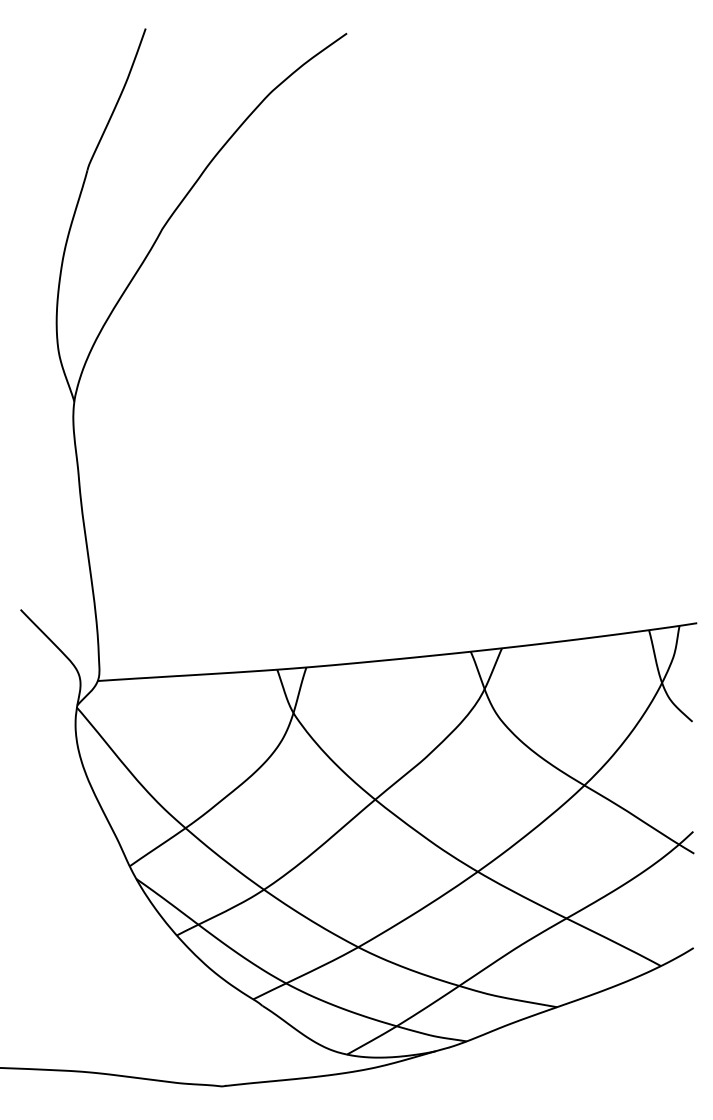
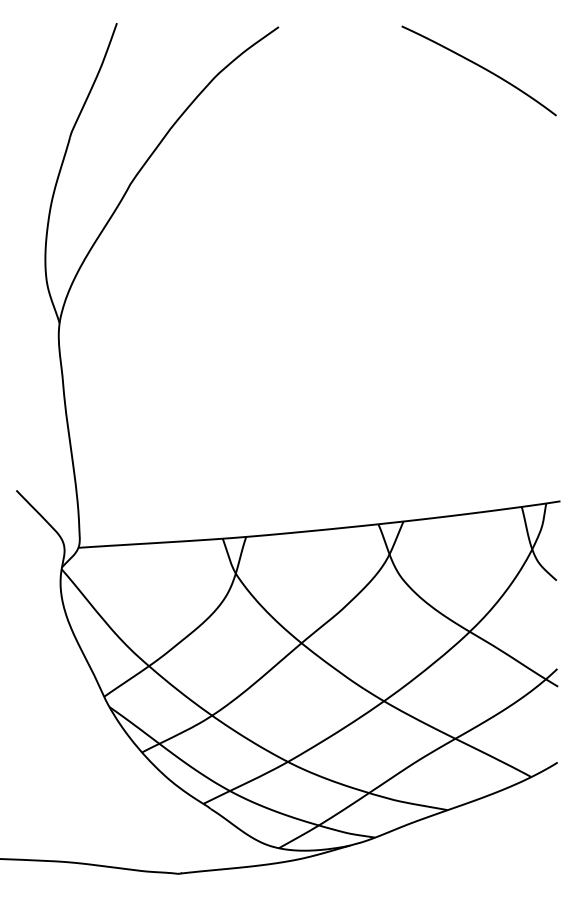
curve: (597, 83) -> (480, 67), added

